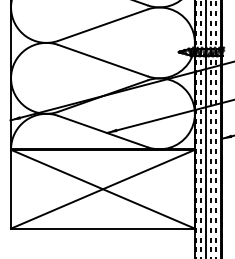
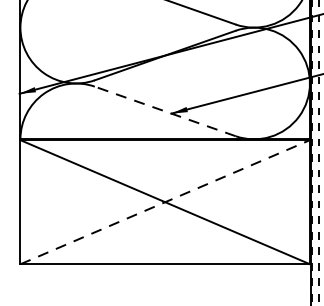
line: (102, 131) -> (164, 111), solid -> dashed
line: (103, 189) -> (165, 202), solid -> dashed

